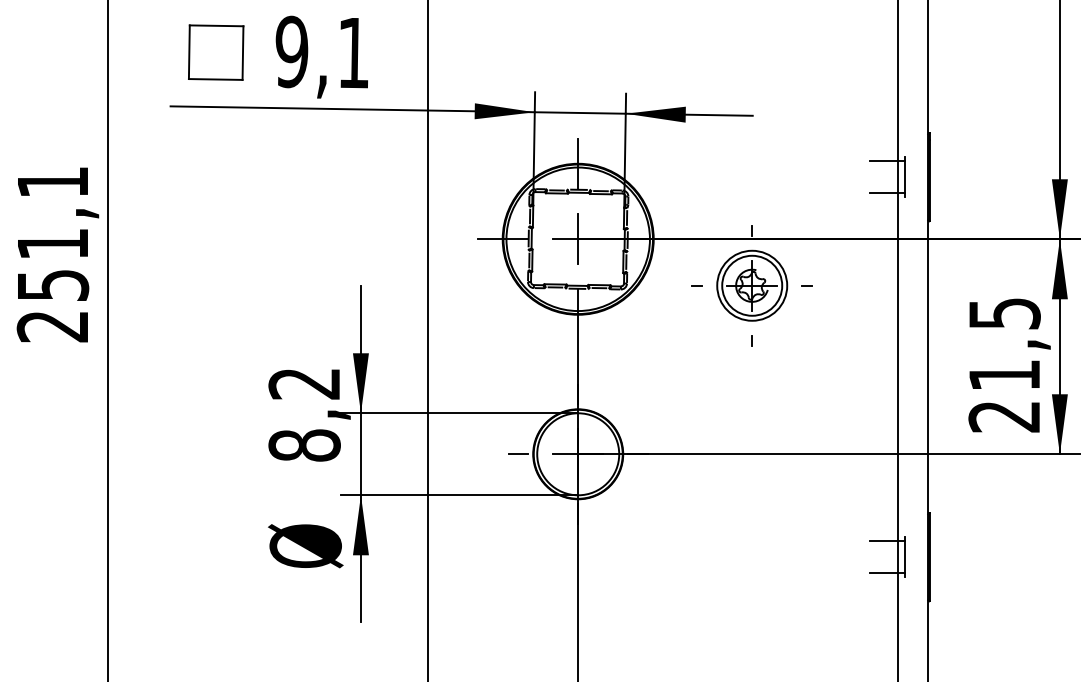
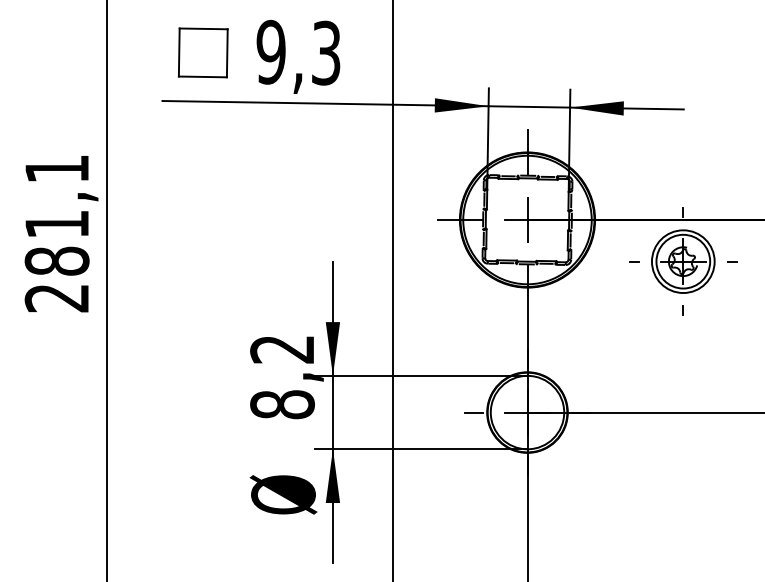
text: (352, 52) -> (325, 52), 9,1 -> 9,3
text: (52, 285) -> (56, 261), 251,1 -> 281,1

